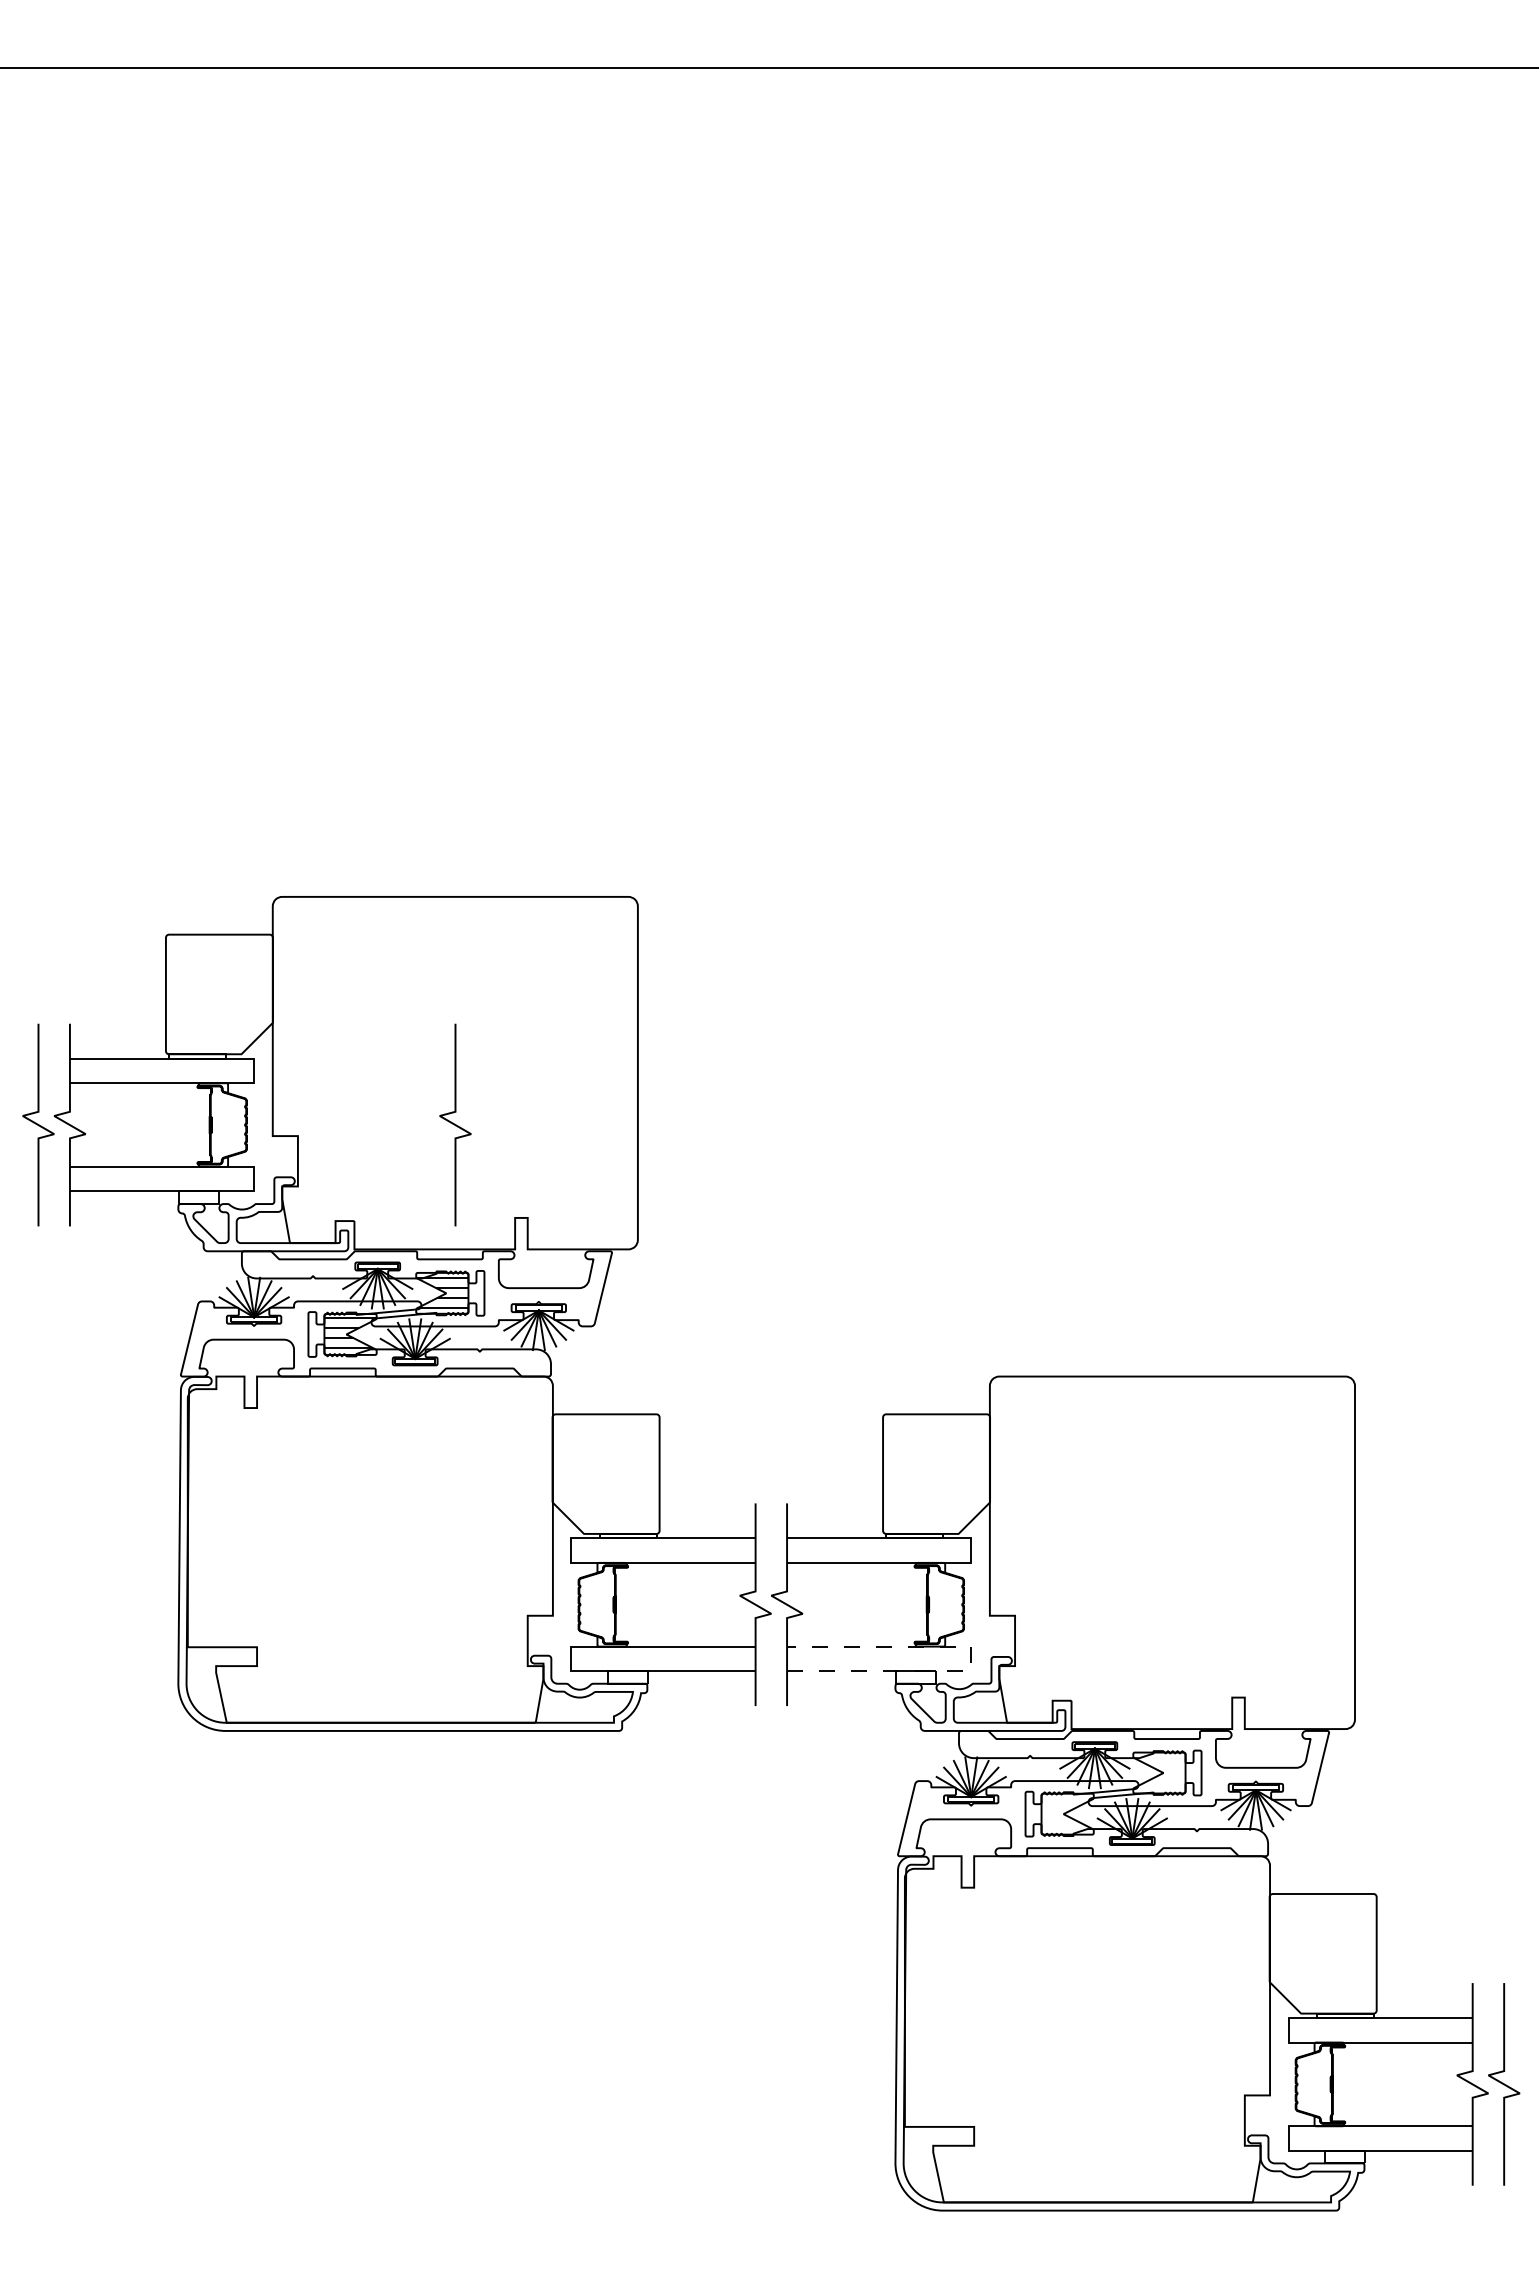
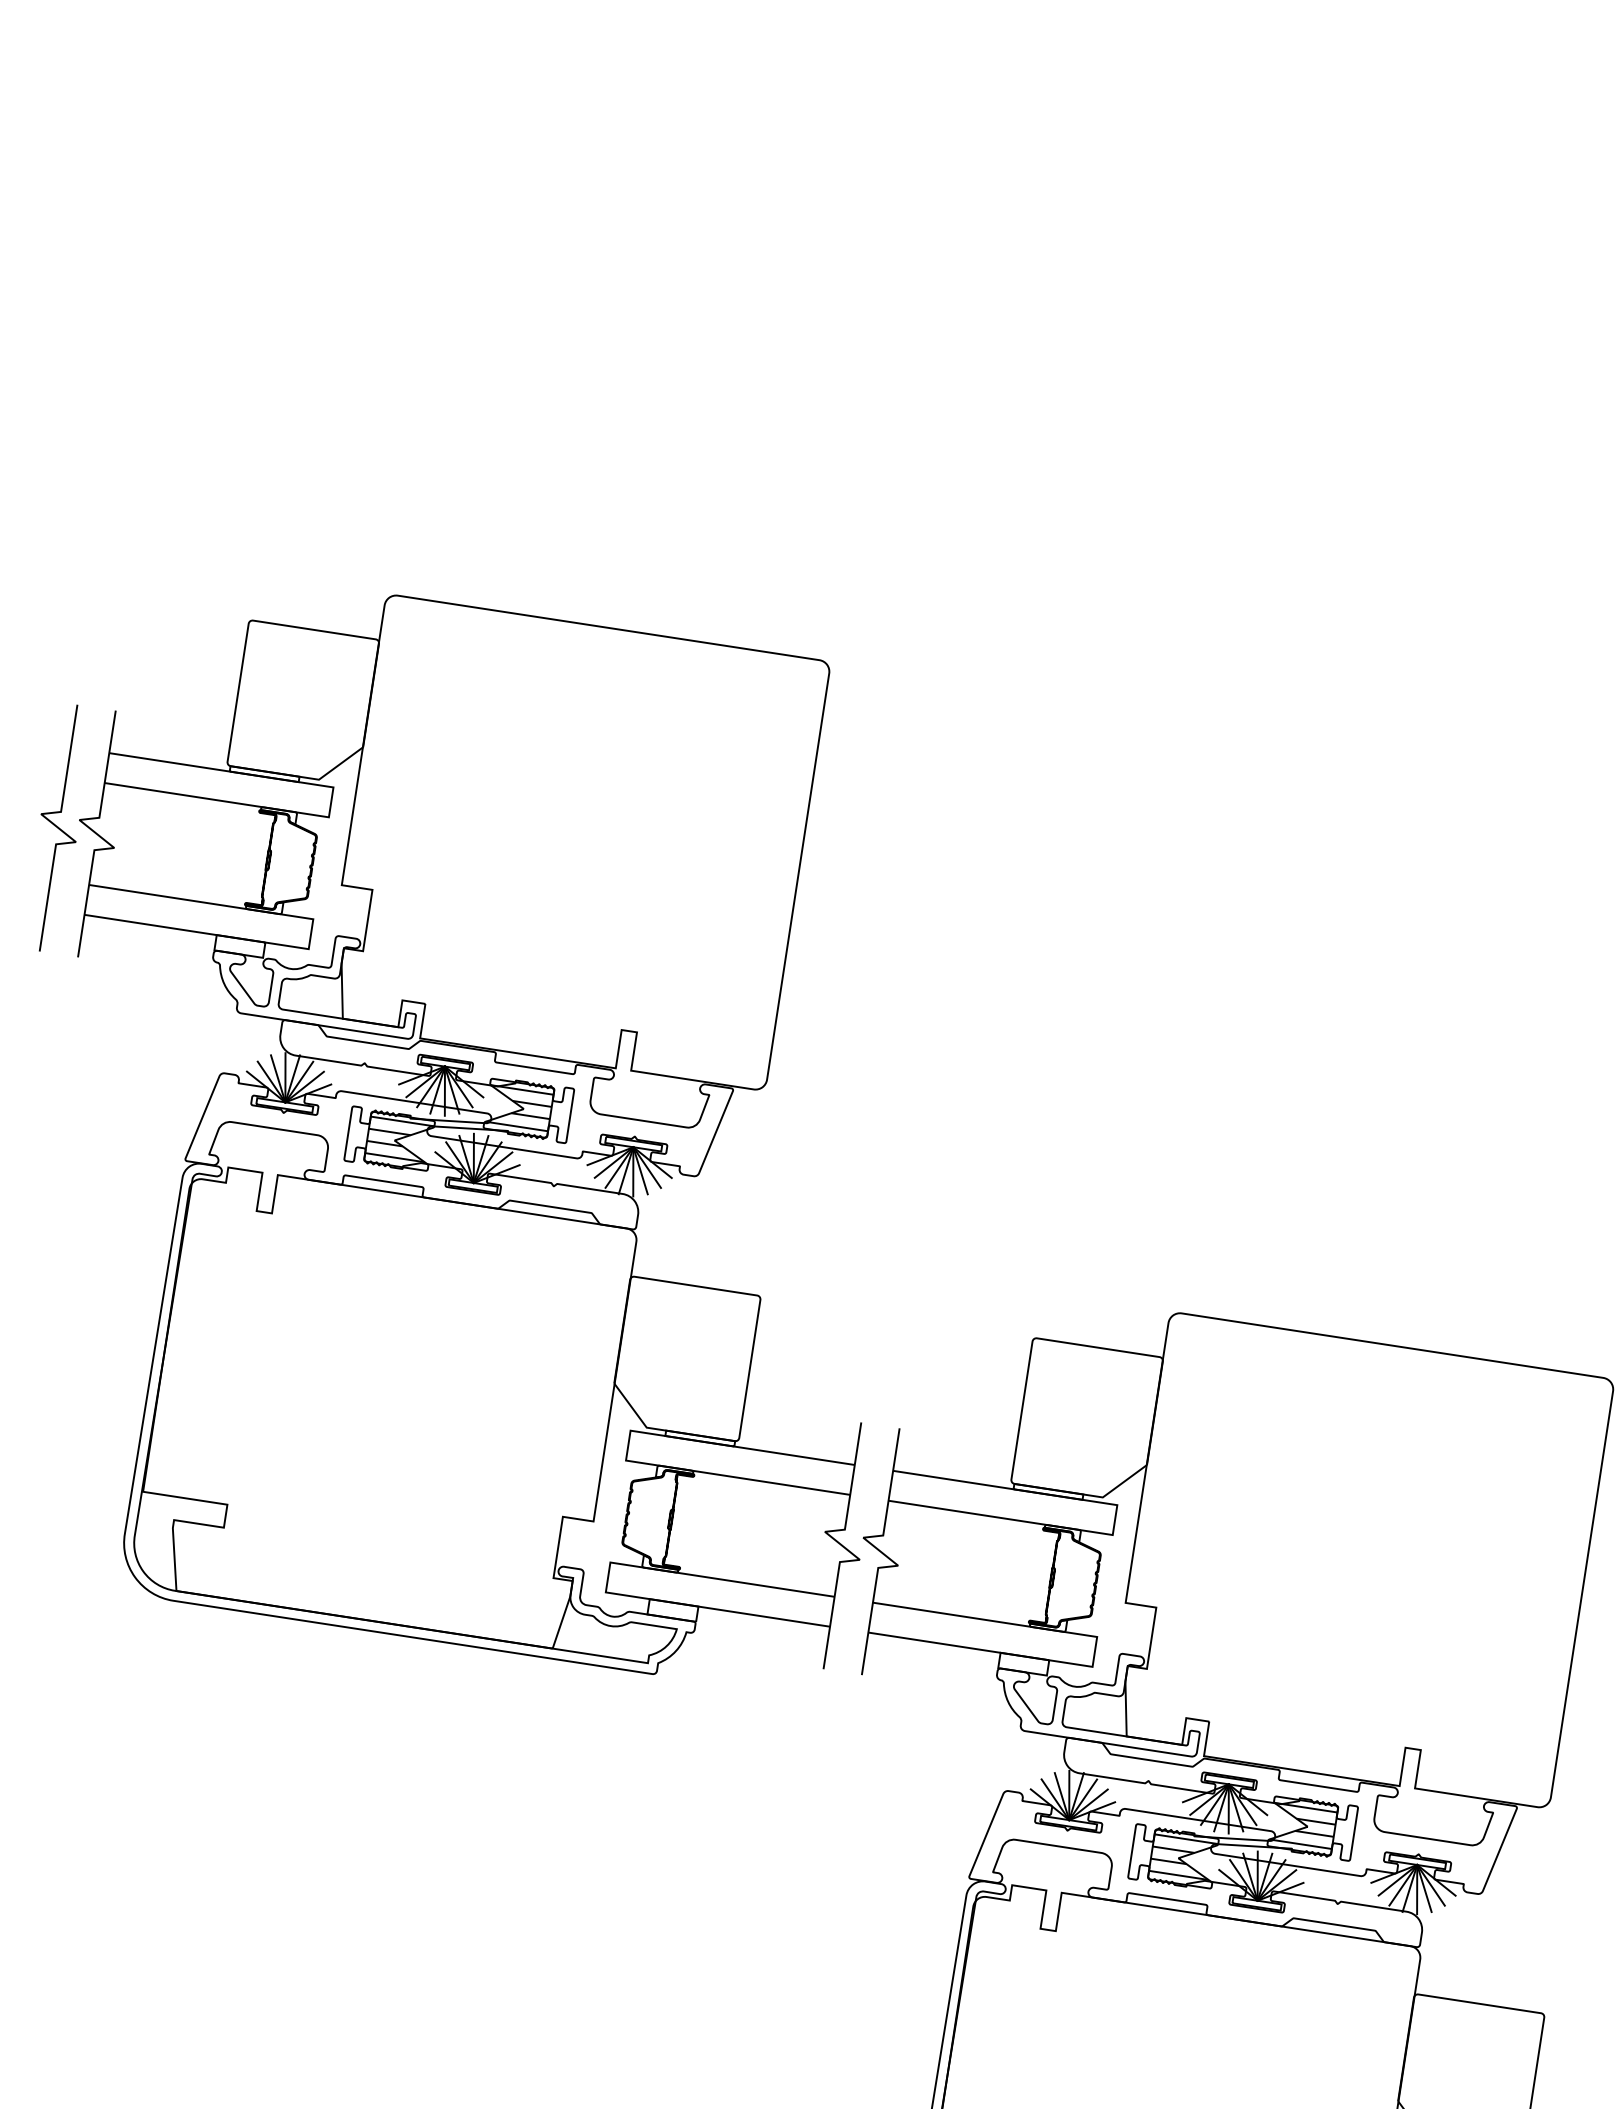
curve: (455, 1124) -> (566, 905), removed
line: (971, 1658) -> (1095, 1651), dashed -> solid
hatch: (1159, 1772) -> (1303, 1825), added
hatch: (1067, 1812) -> (1183, 1856), added

